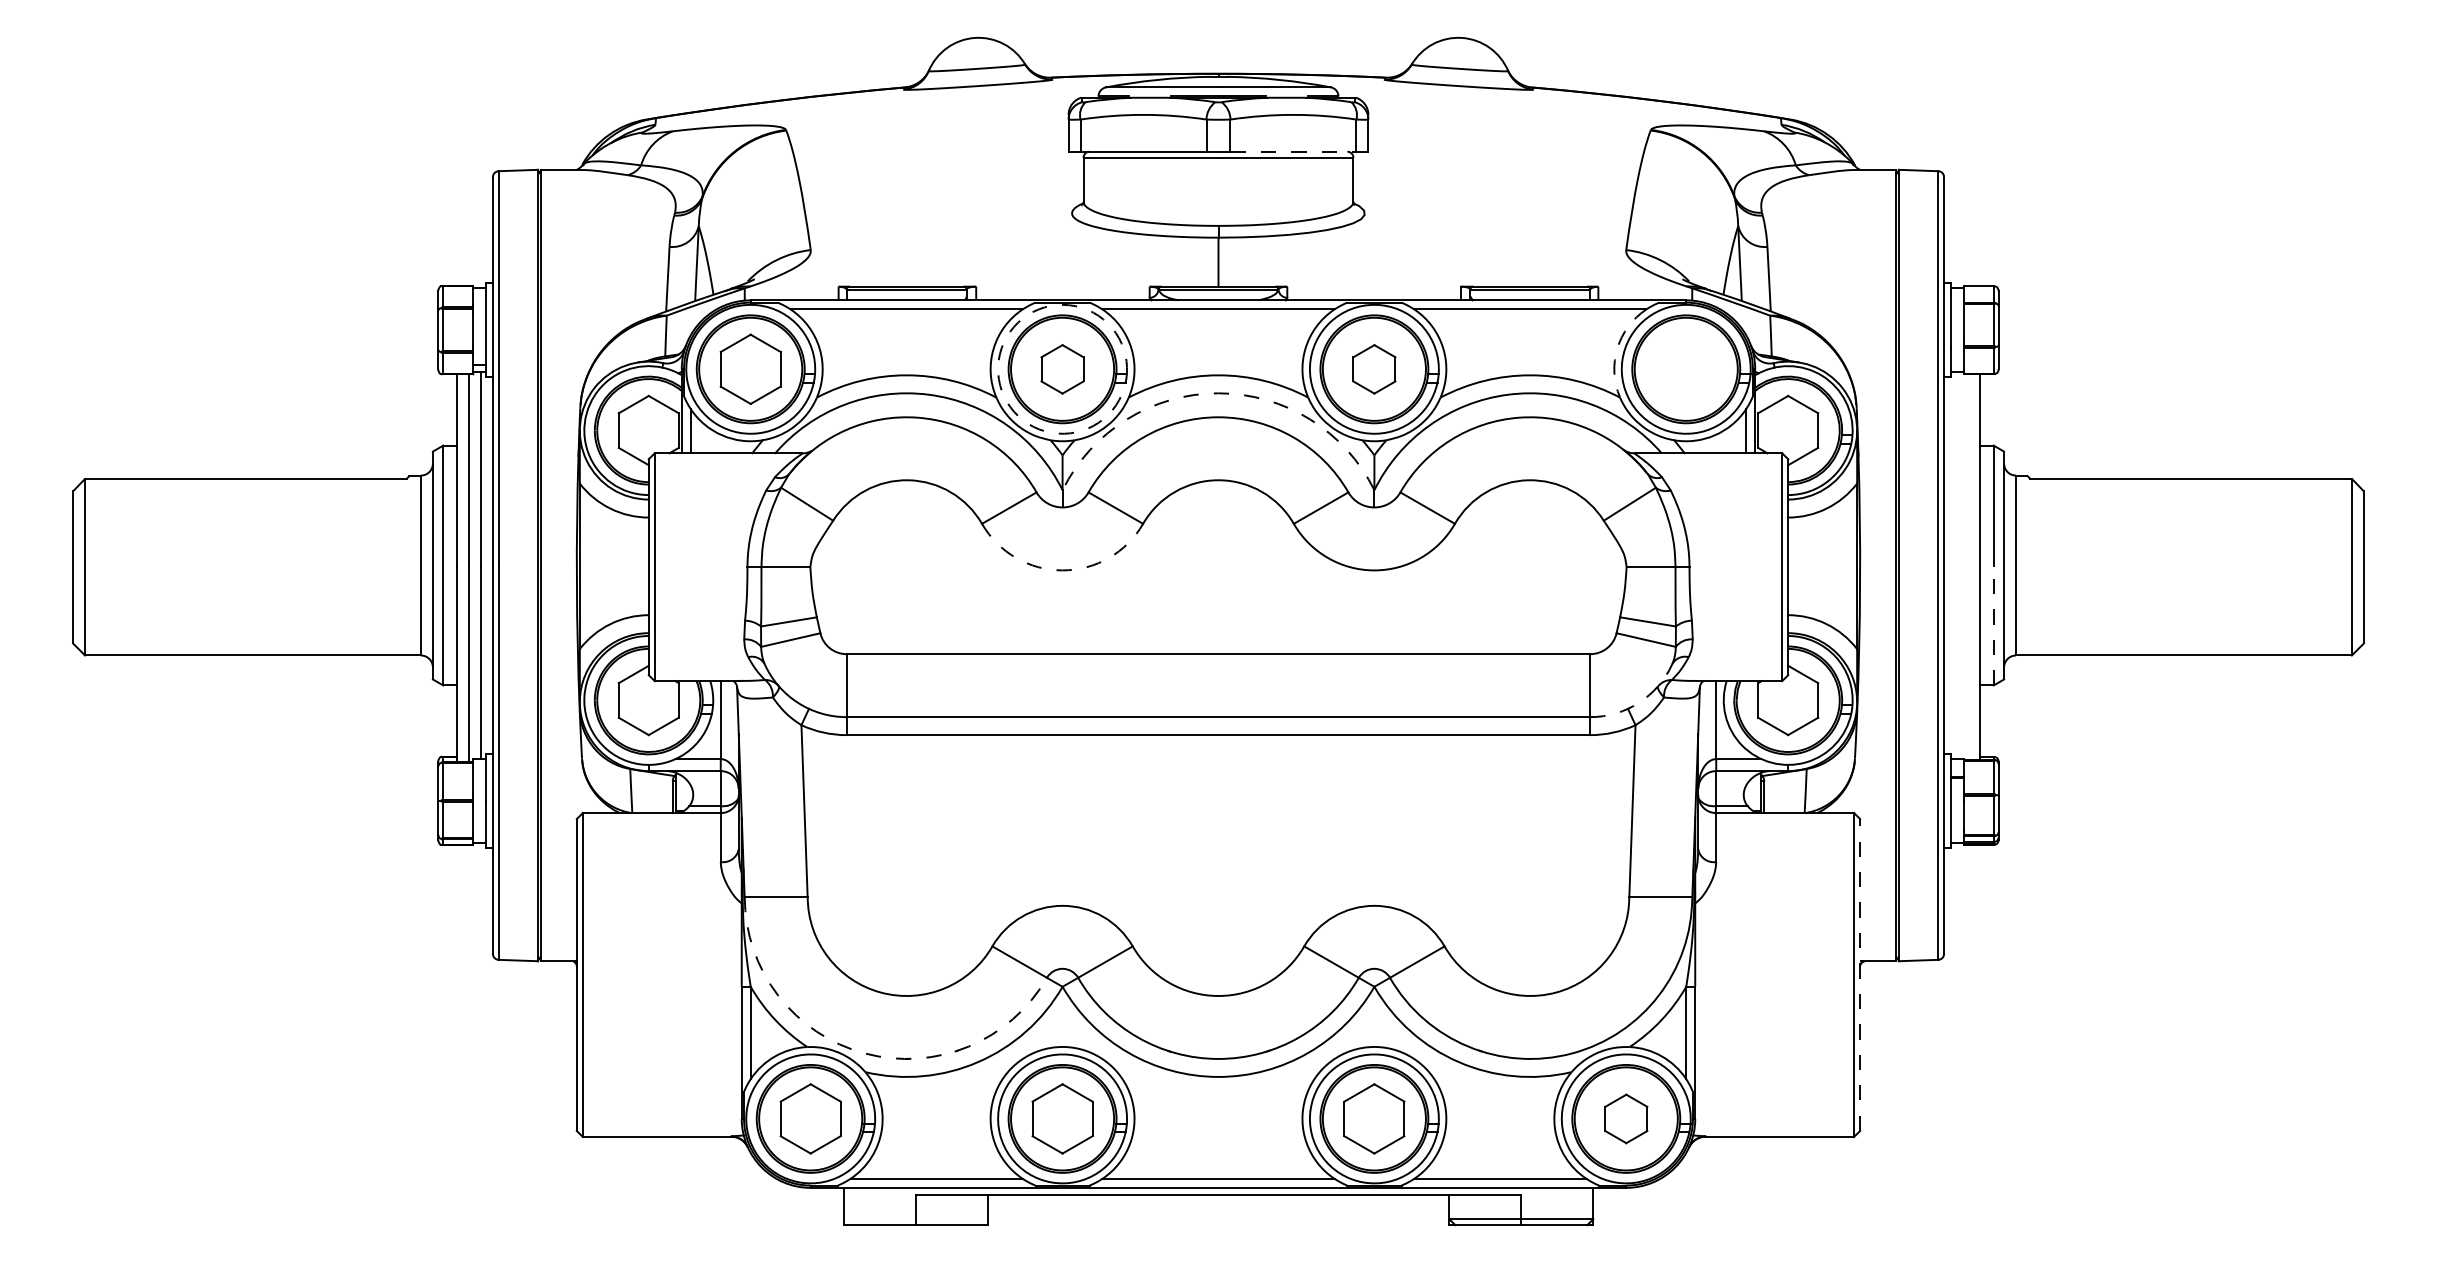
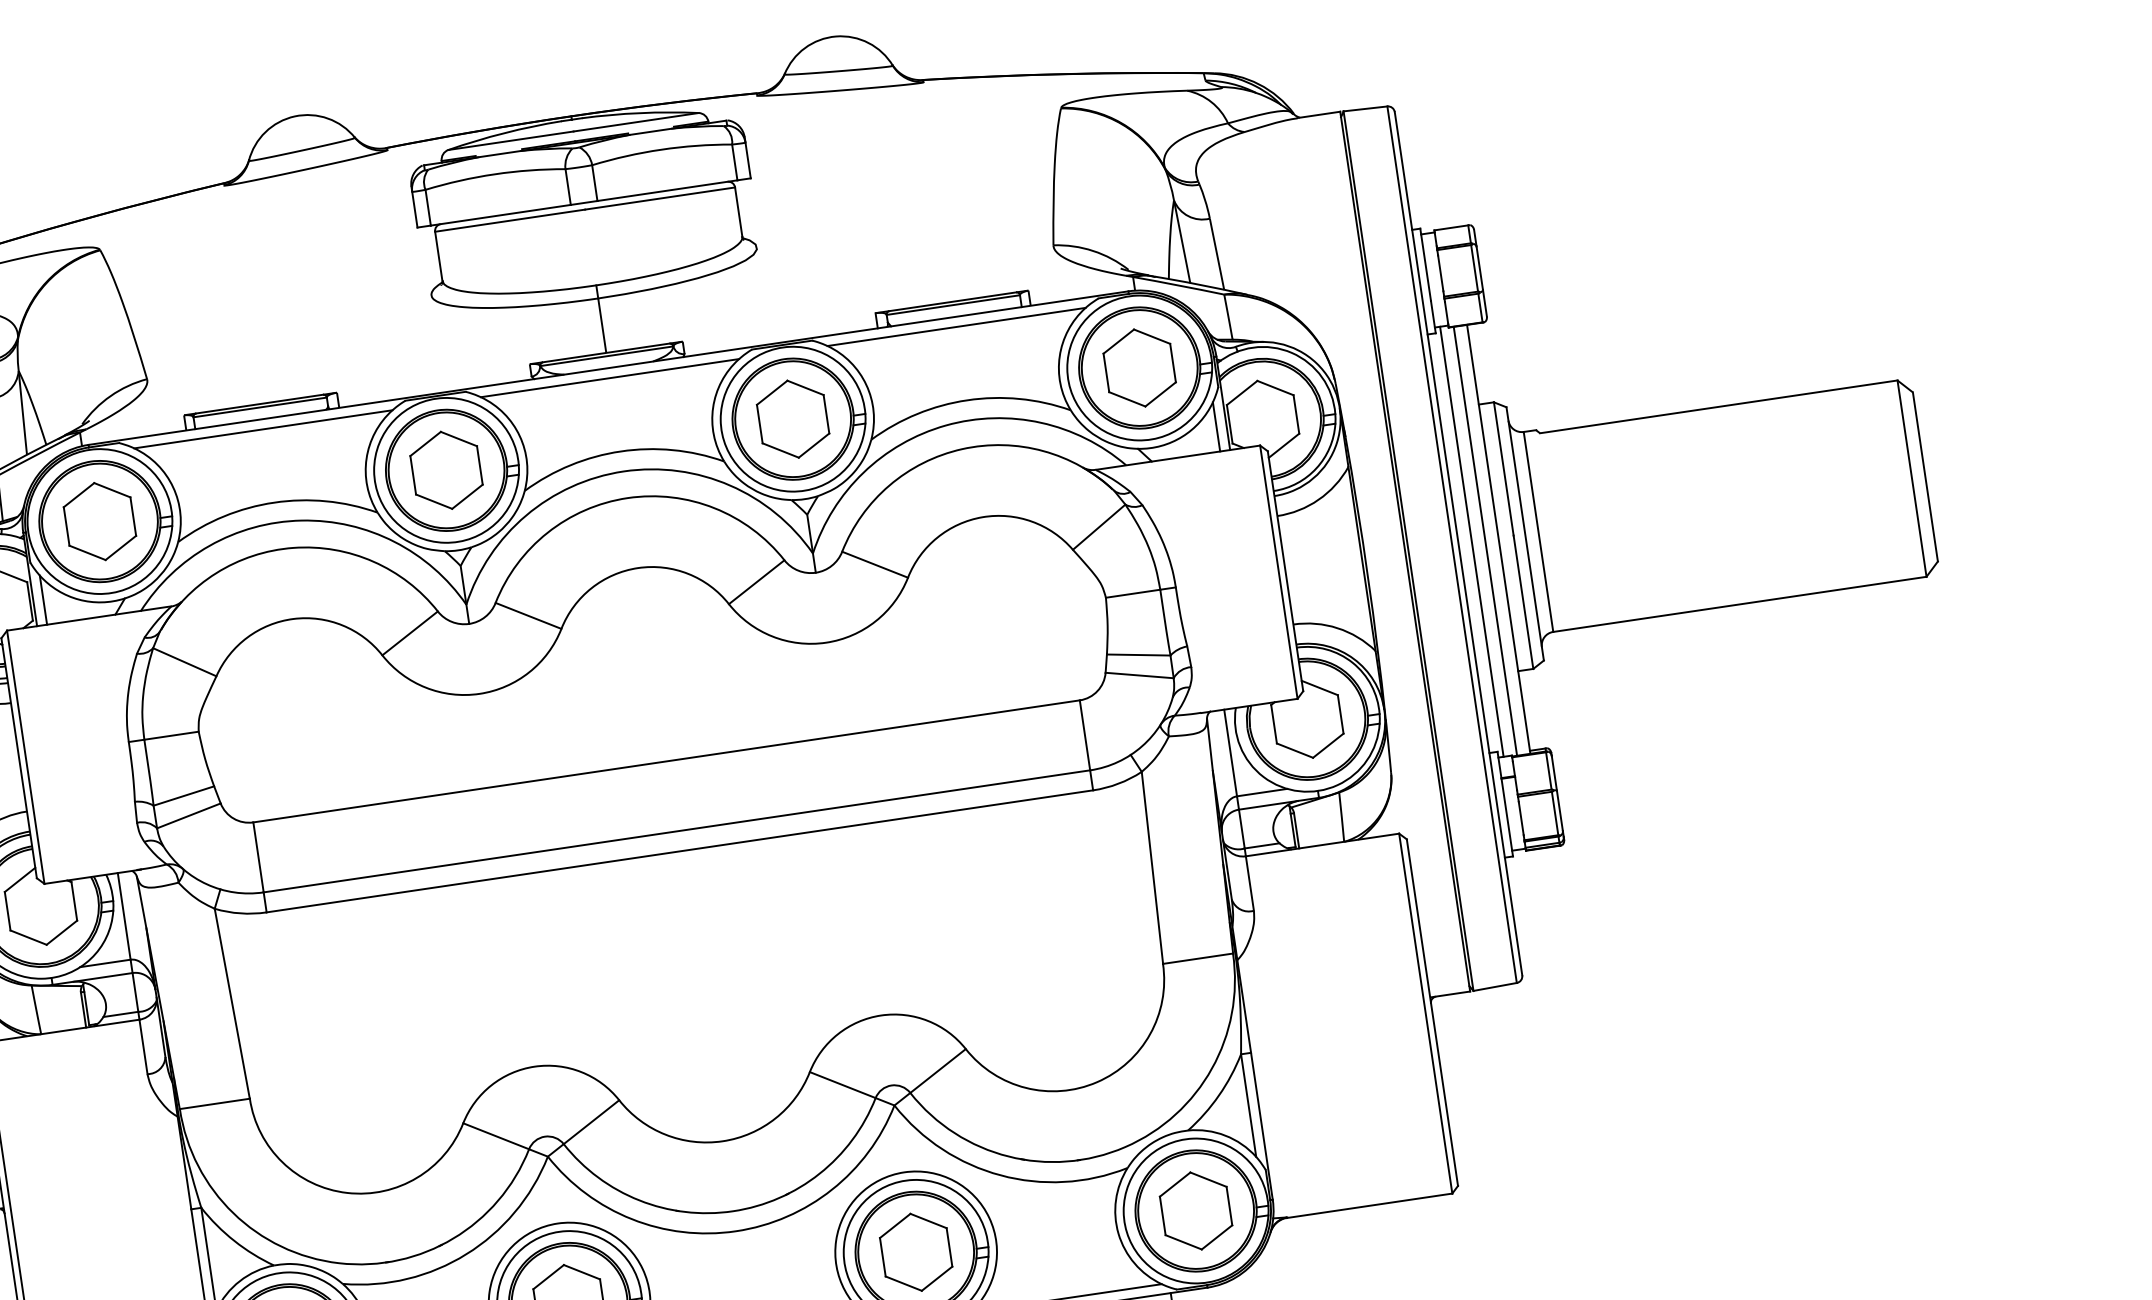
line: (1293, 151) -> (667, 190), dashed -> solid
arc: (1617, 348) -> (1059, 356), dashed -> solid
arc: (998, 360) -> (373, 471), dashed -> solid
part: (1686, 368) -> (1139, 367), added
part: (1062, 369) -> (446, 470), size x1.43
part: (1374, 369) -> (793, 419), size x1.43
arc: (1218, 393) -> (623, 471), dashed -> solid
line: (1956, 565) -> (1472, 541), added
line: (1968, 566) -> (1485, 540), added
arc: (1062, 570) -> (479, 693), dashed -> solid
line: (1993, 625) -> (1523, 602), dashed -> solid
arc: (1639, 702) -> (1142, 745), dashed -> solid
line: (1860, 975) -> (1432, 1013), dashed -> solid
arc: (864, 1053) -> (338, 1263), dashed -> solid
part: (1626, 1118) -> (1196, 1210), size x1.43

